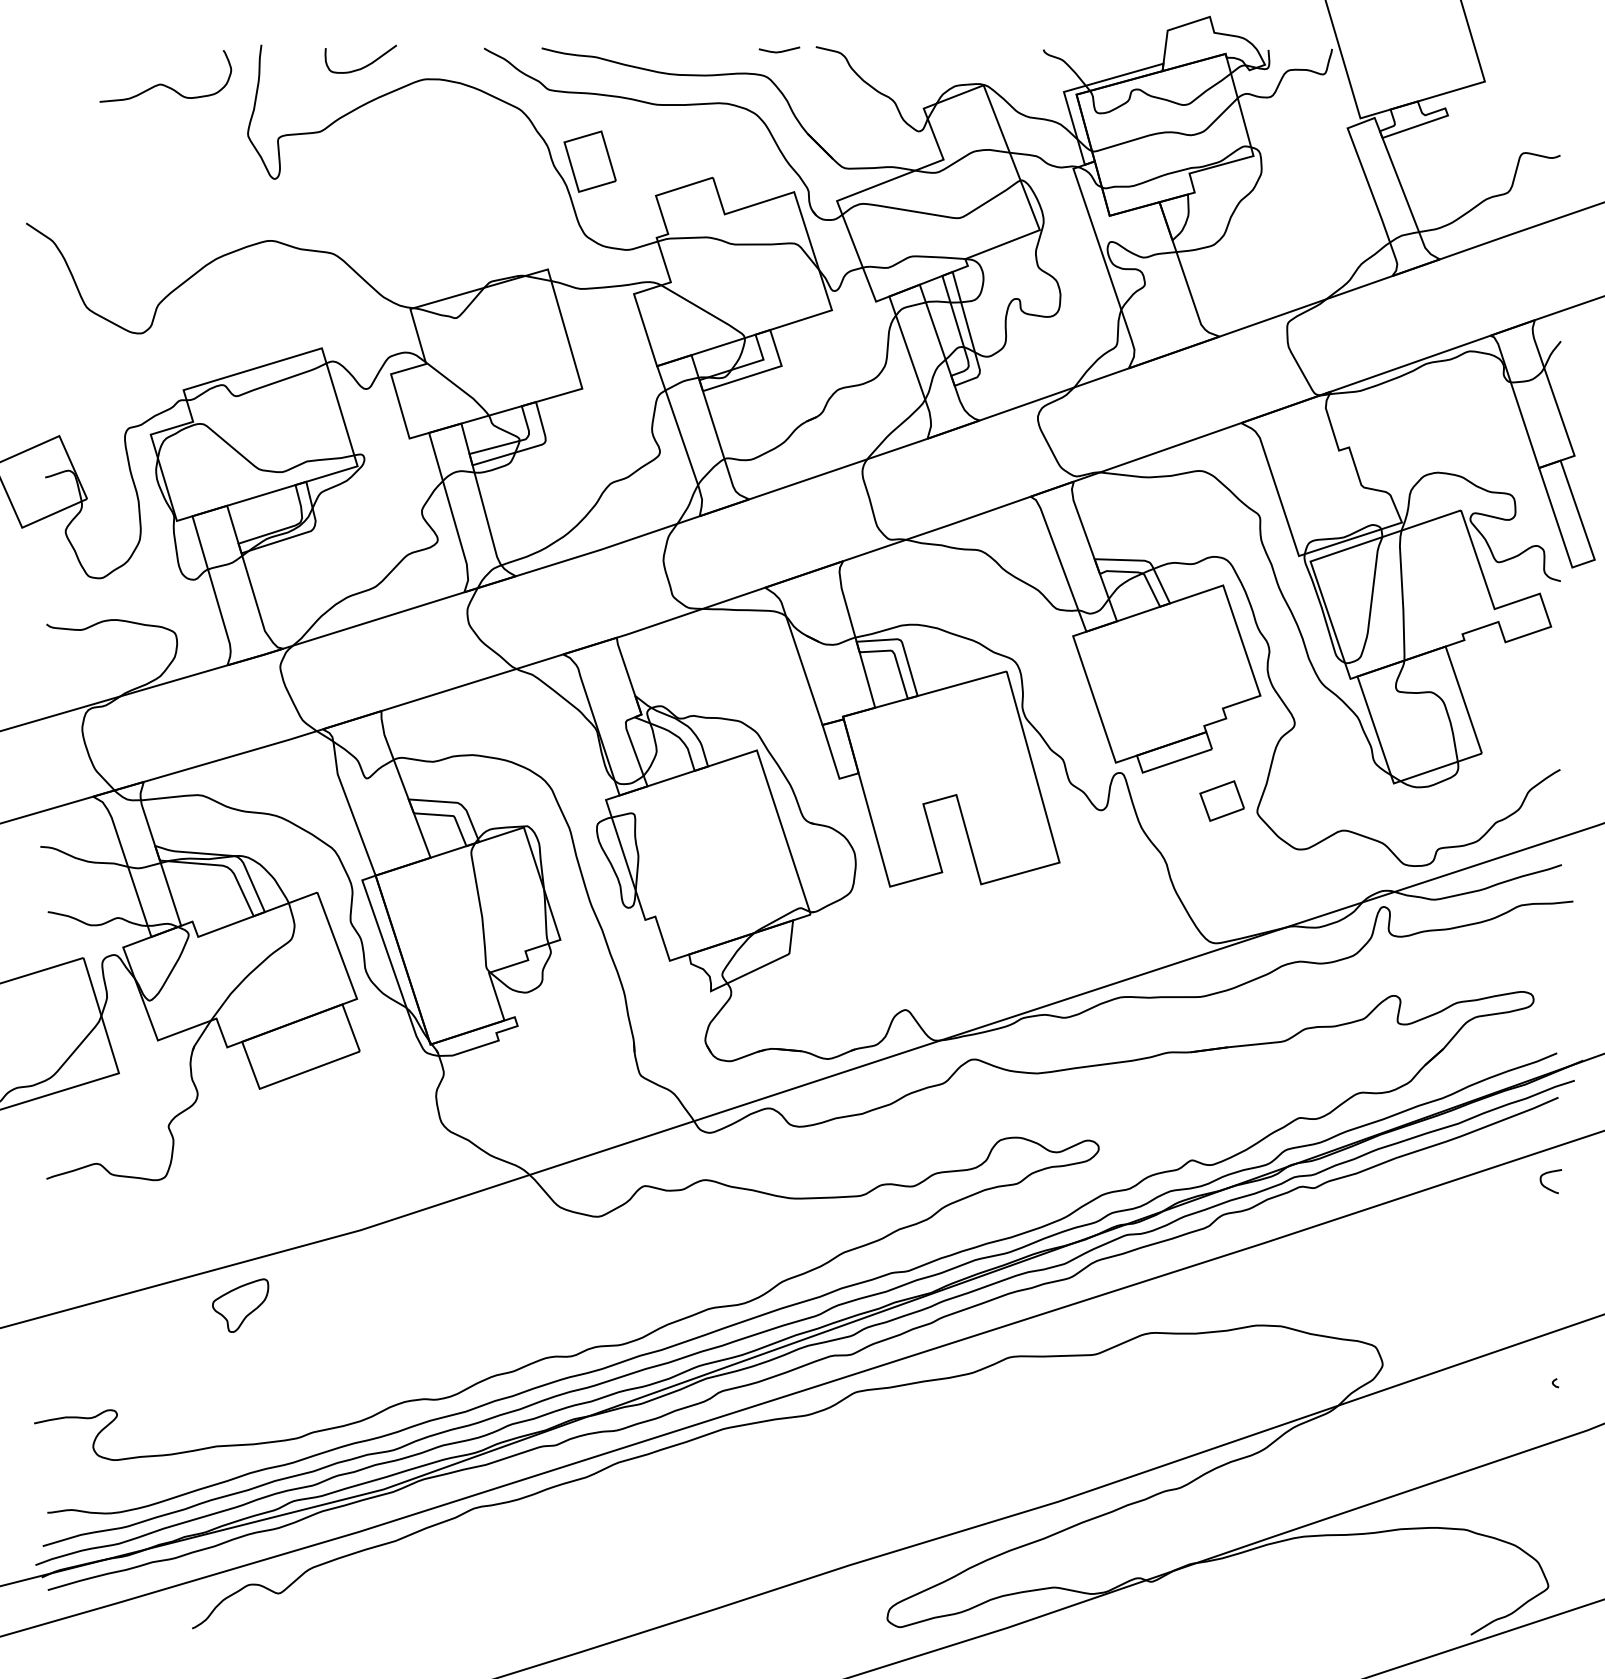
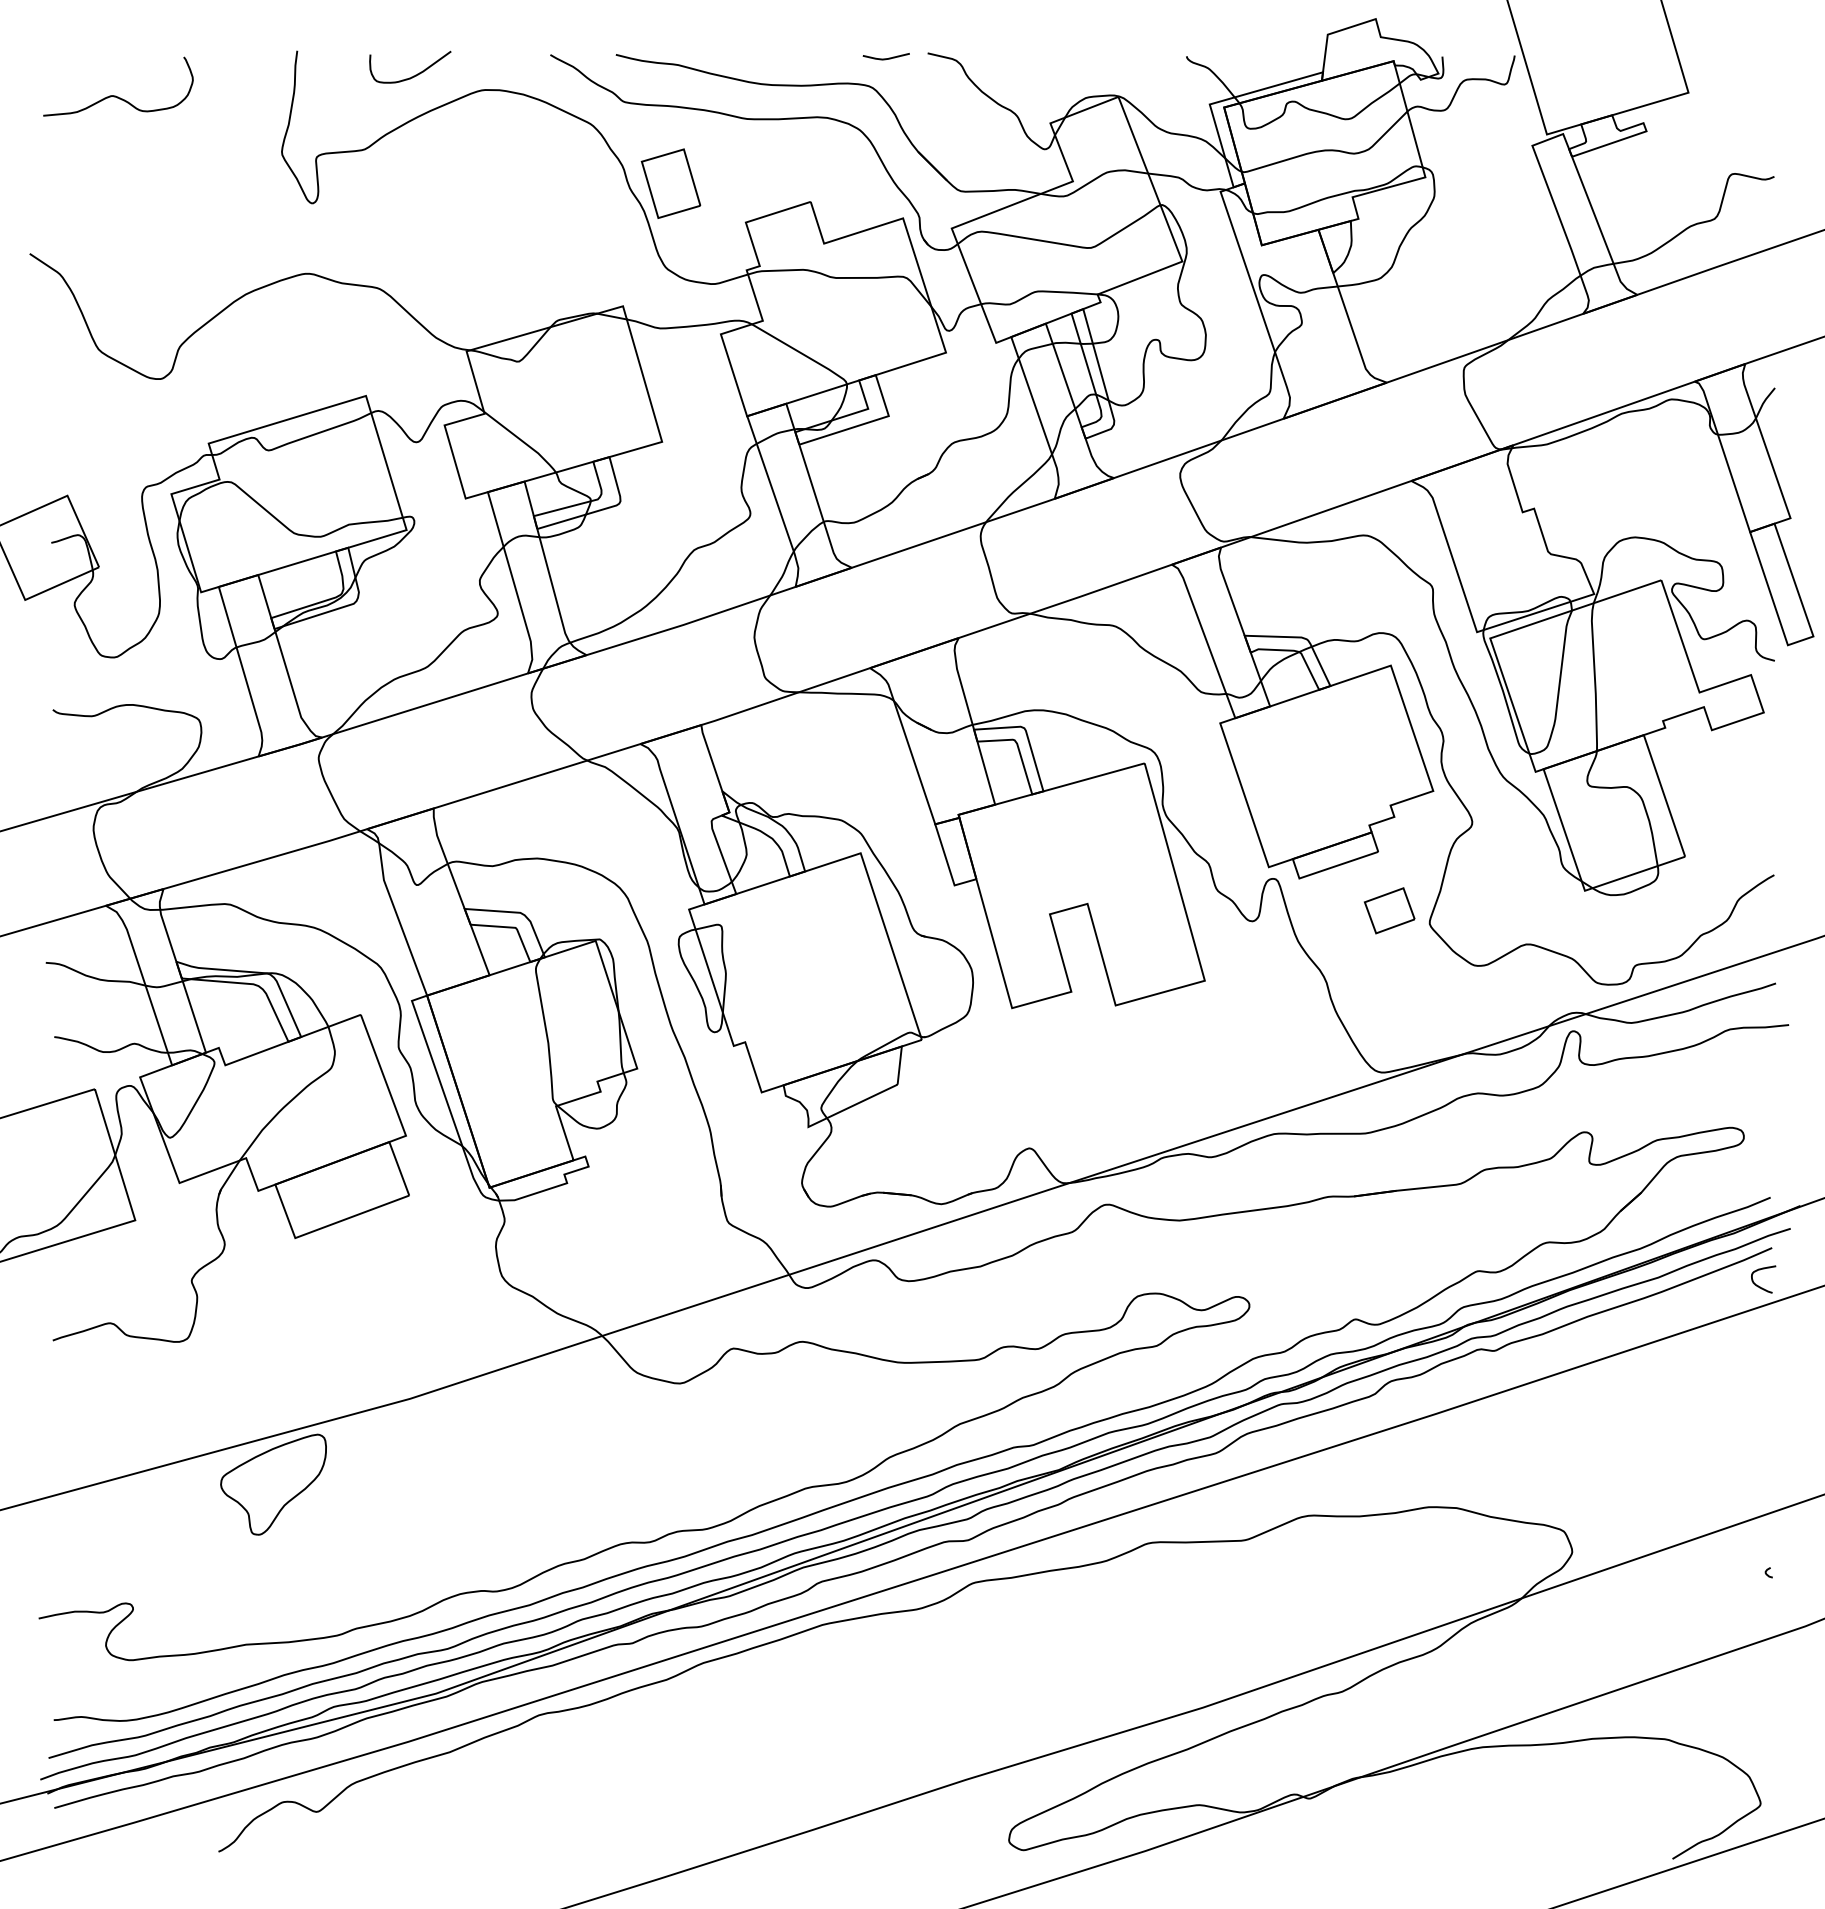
curve: (163, 84) -> (115, 95), moved
curve: (1548, 1187) -> (1760, 1286), moved
part: (240, 1305) -> (273, 1484), size x1.67

